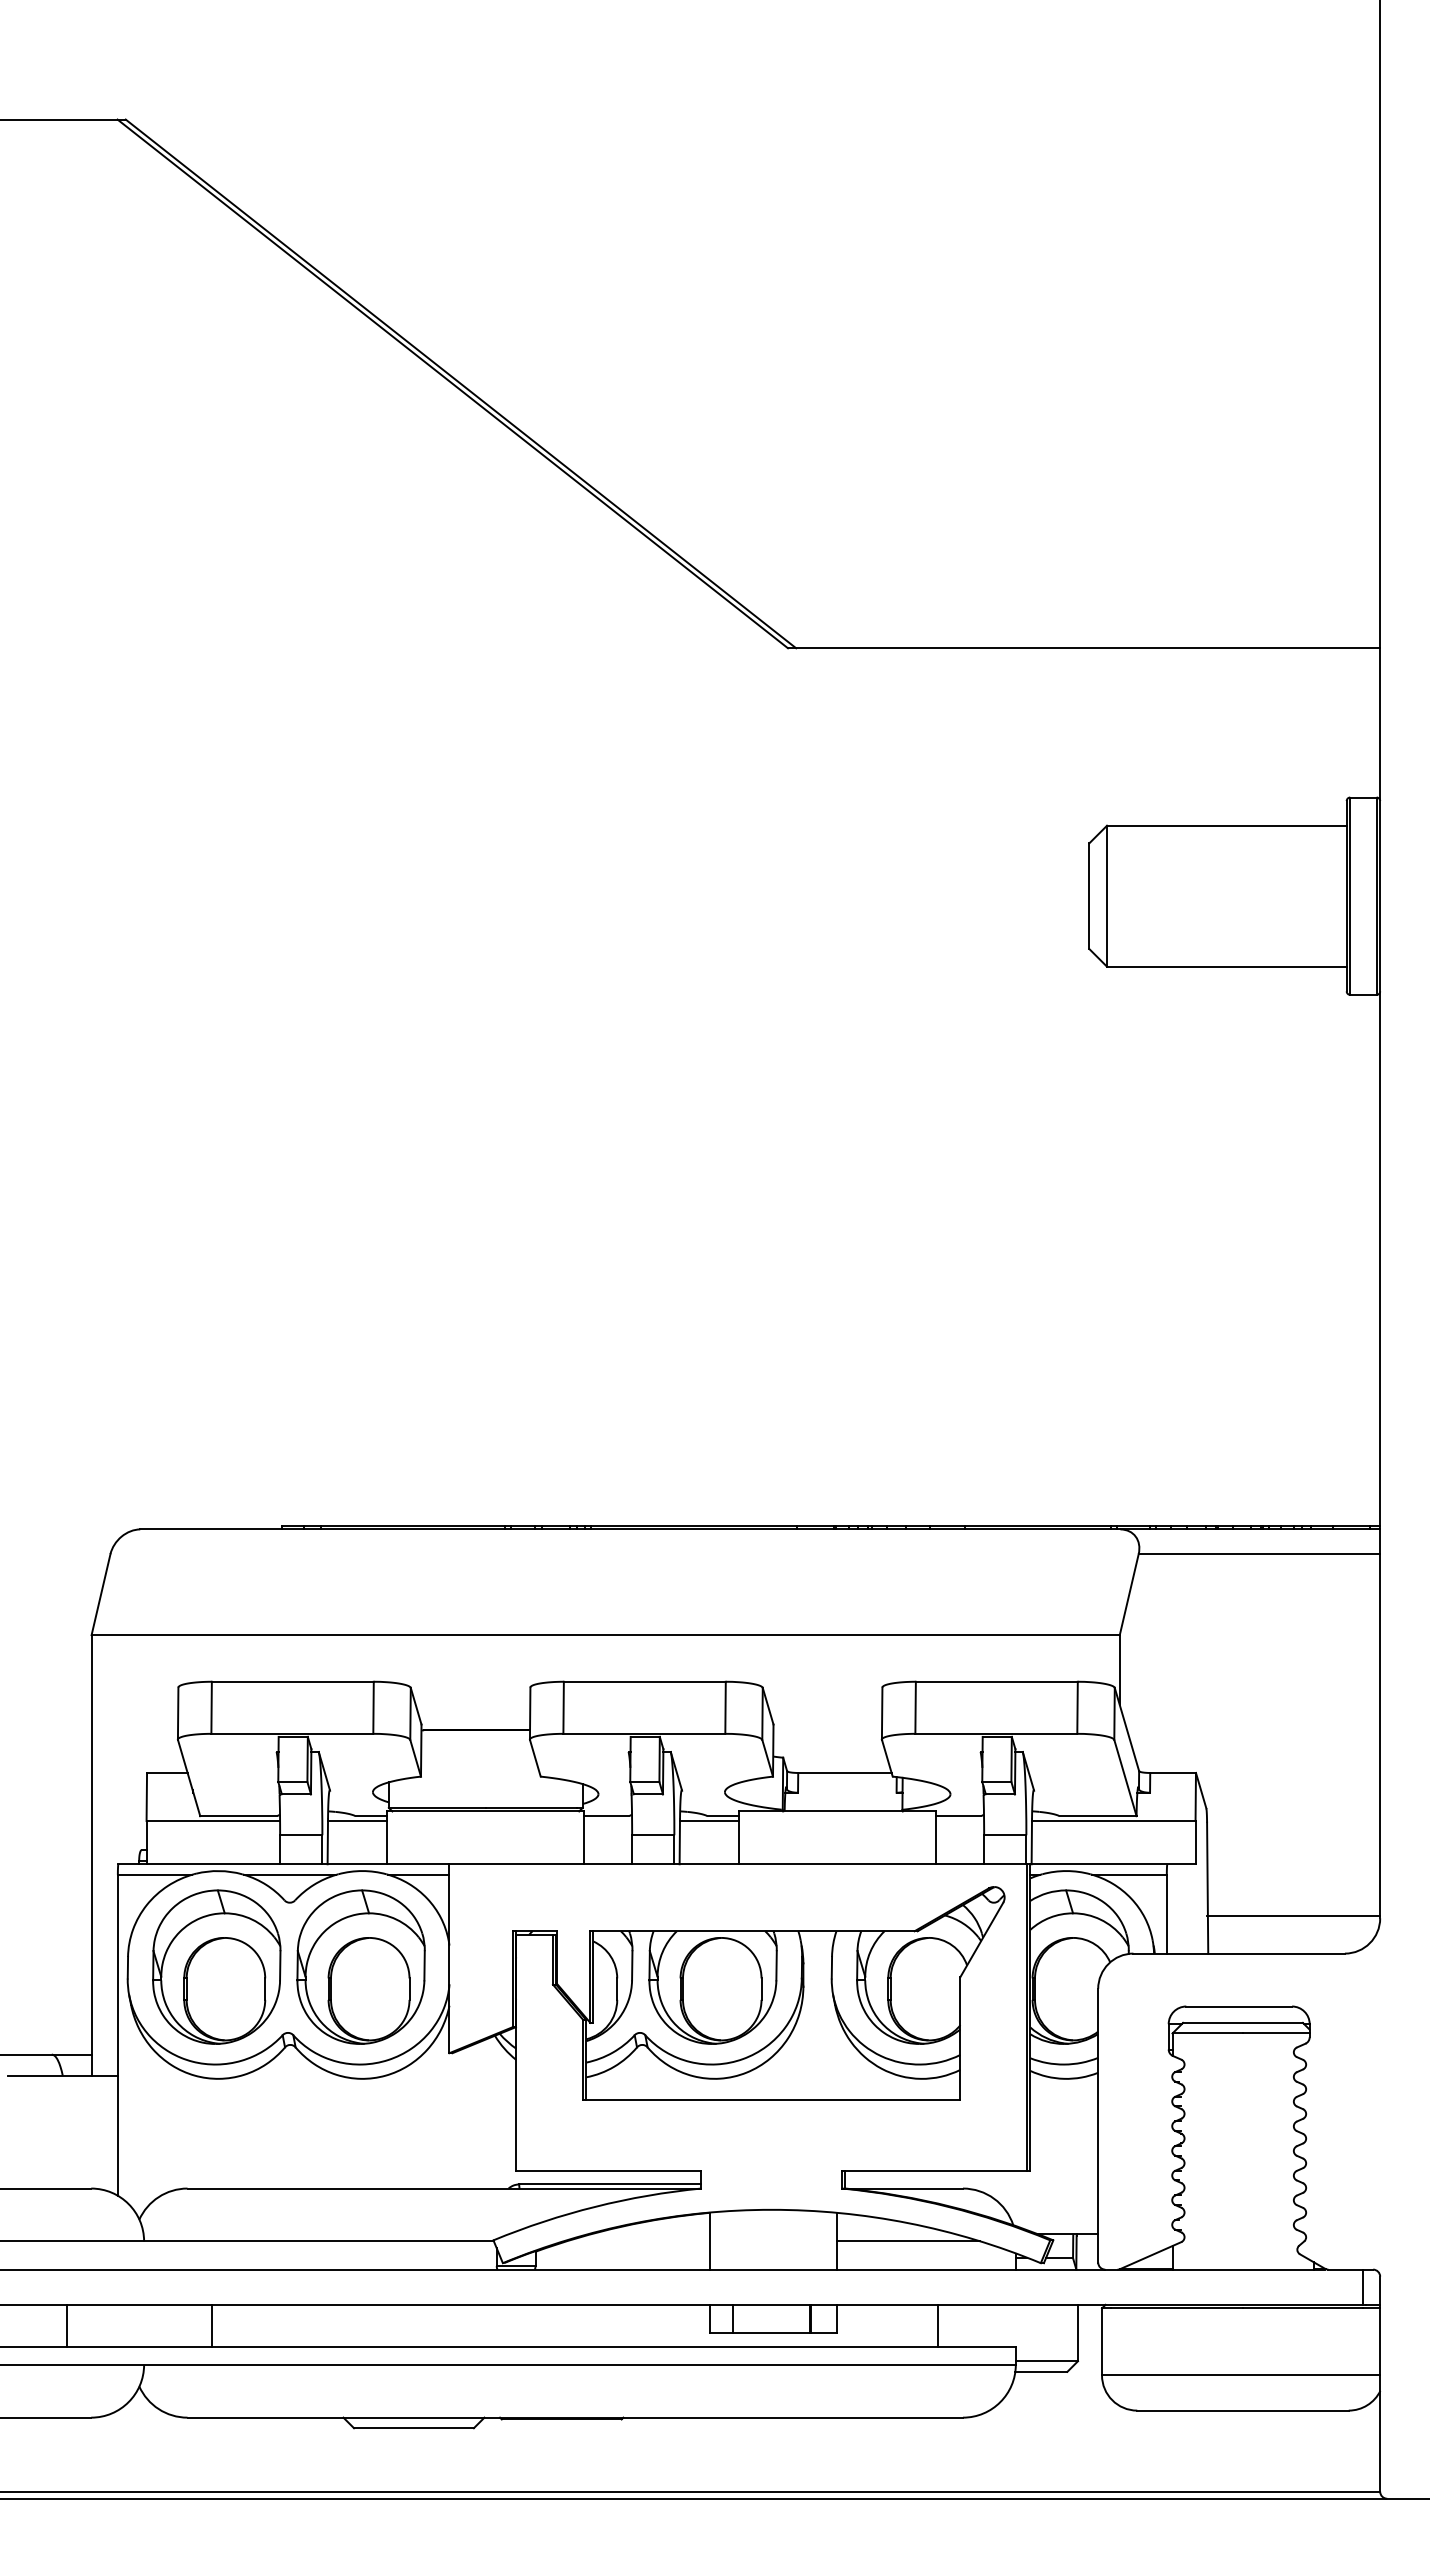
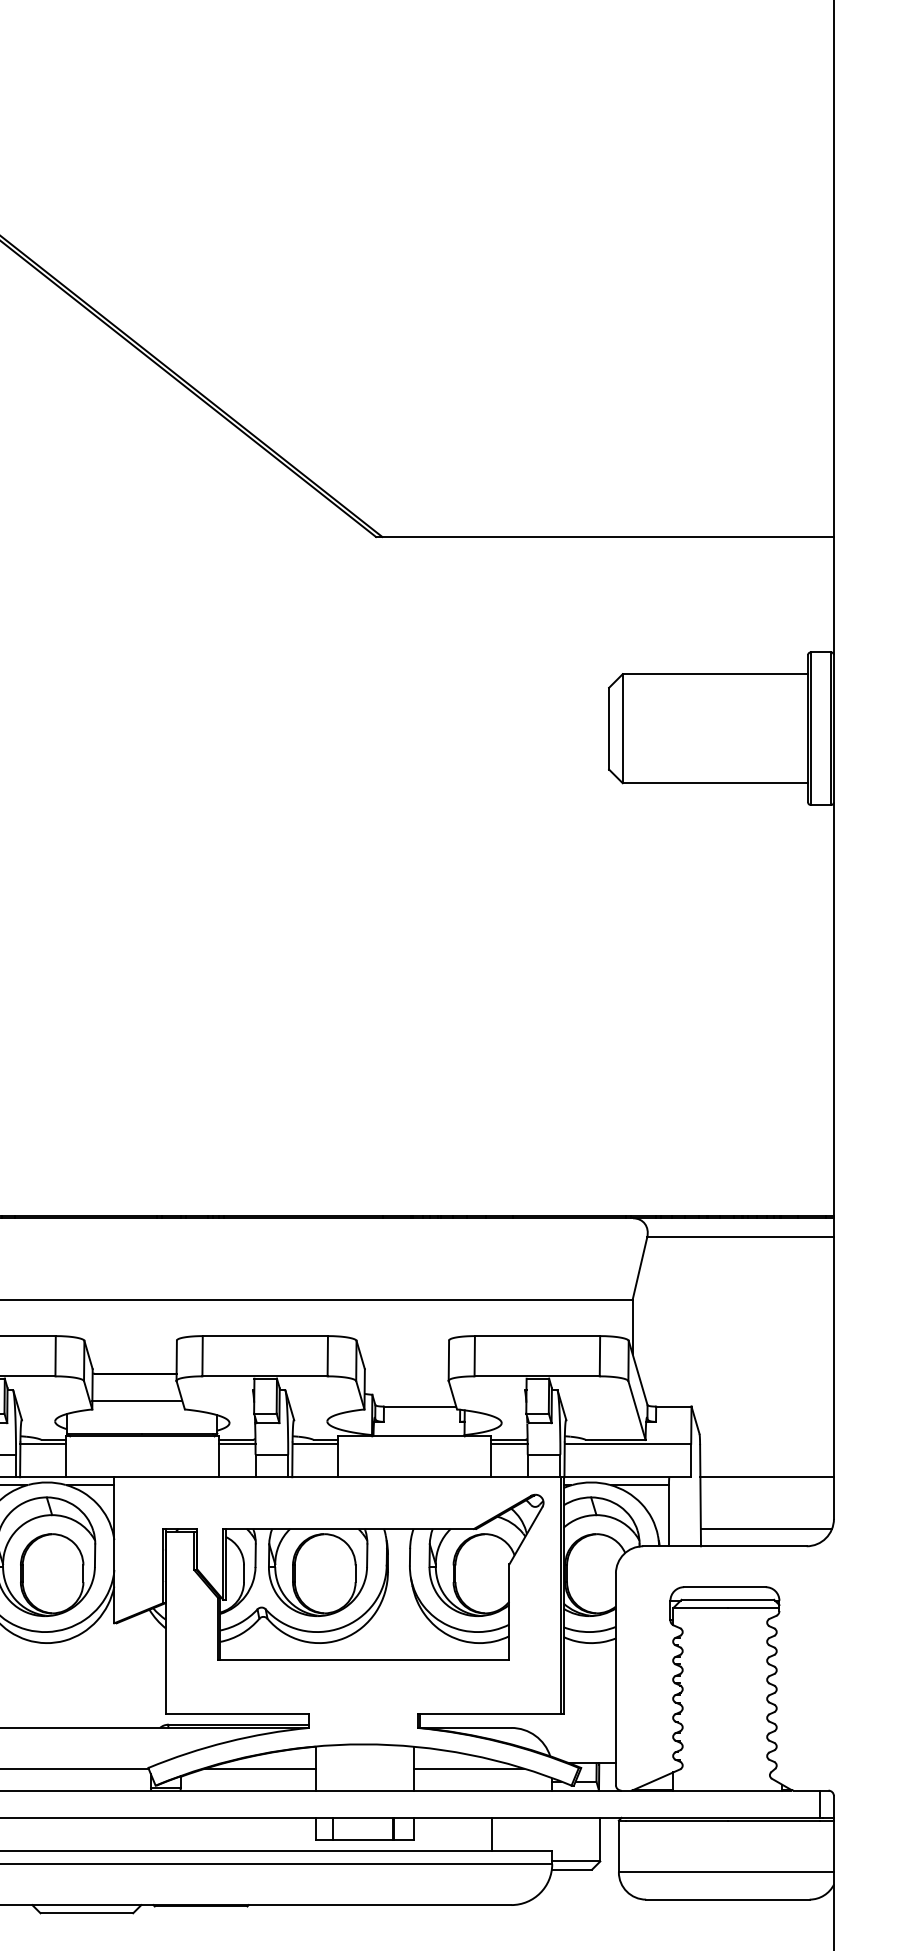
line: (479, 1765) -> (137, 1400), added
line: (608, 1821) -> (237, 1444), added
line: (960, 1821) -> (509, 1444), added
line: (1293, 1916) -> (766, 1477), moved
line: (1292, 1931) -> (766, 1529), added
line: (638, 2241) -> (260, 1768), added

